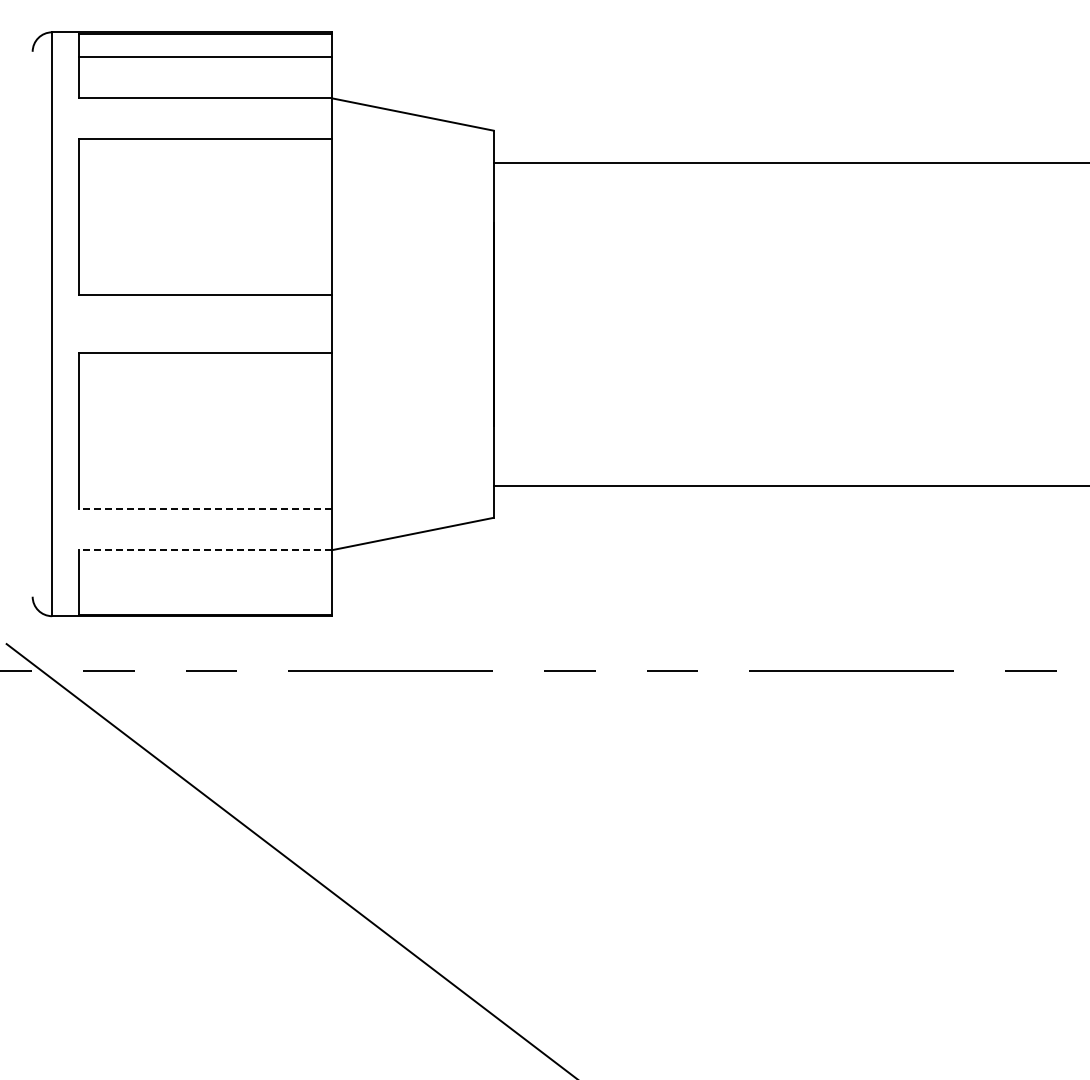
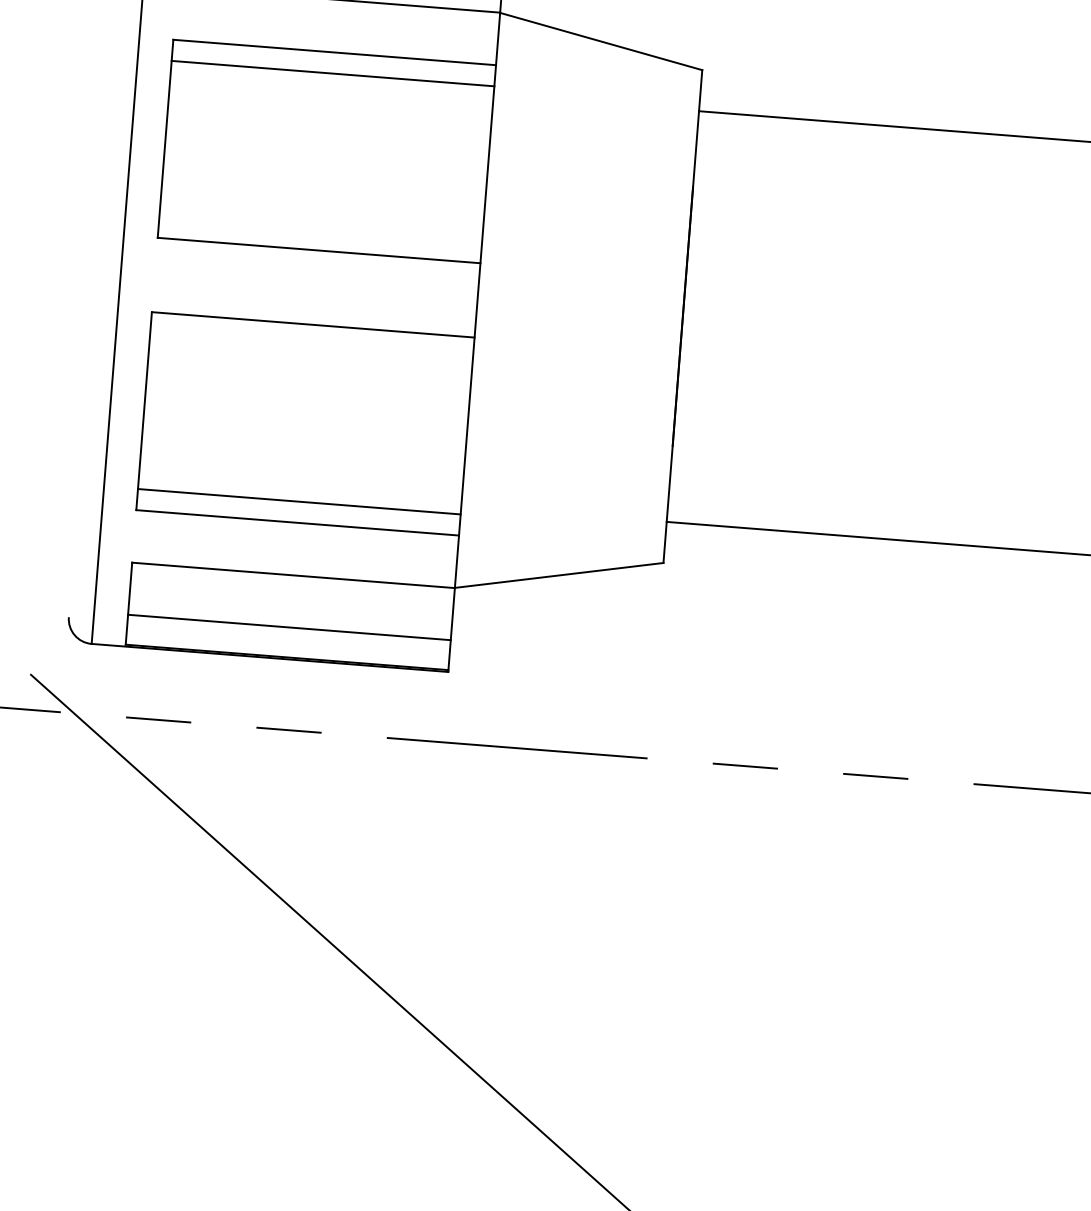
line: (205, 156) -> (332, 74), added
line: (205, 492) -> (299, 501), added
line: (205, 509) -> (297, 523), dashed -> solid
line: (205, 550) -> (293, 575), dashed -> solid
line: (205, 591) -> (289, 627), added

